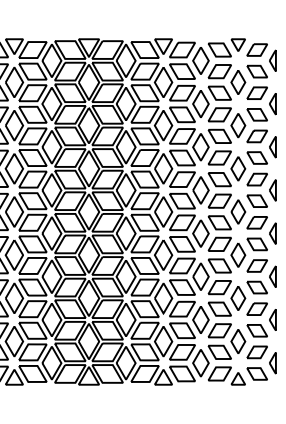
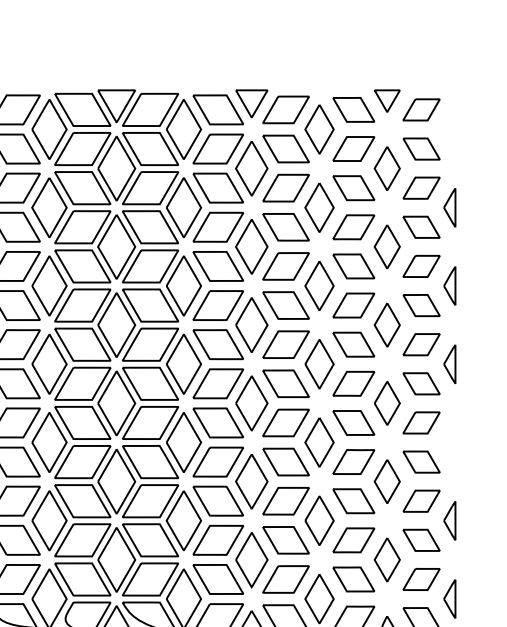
part: (272, 60) -> (449, 128), removed
part: (272, 233) -> (449, 442), removed

